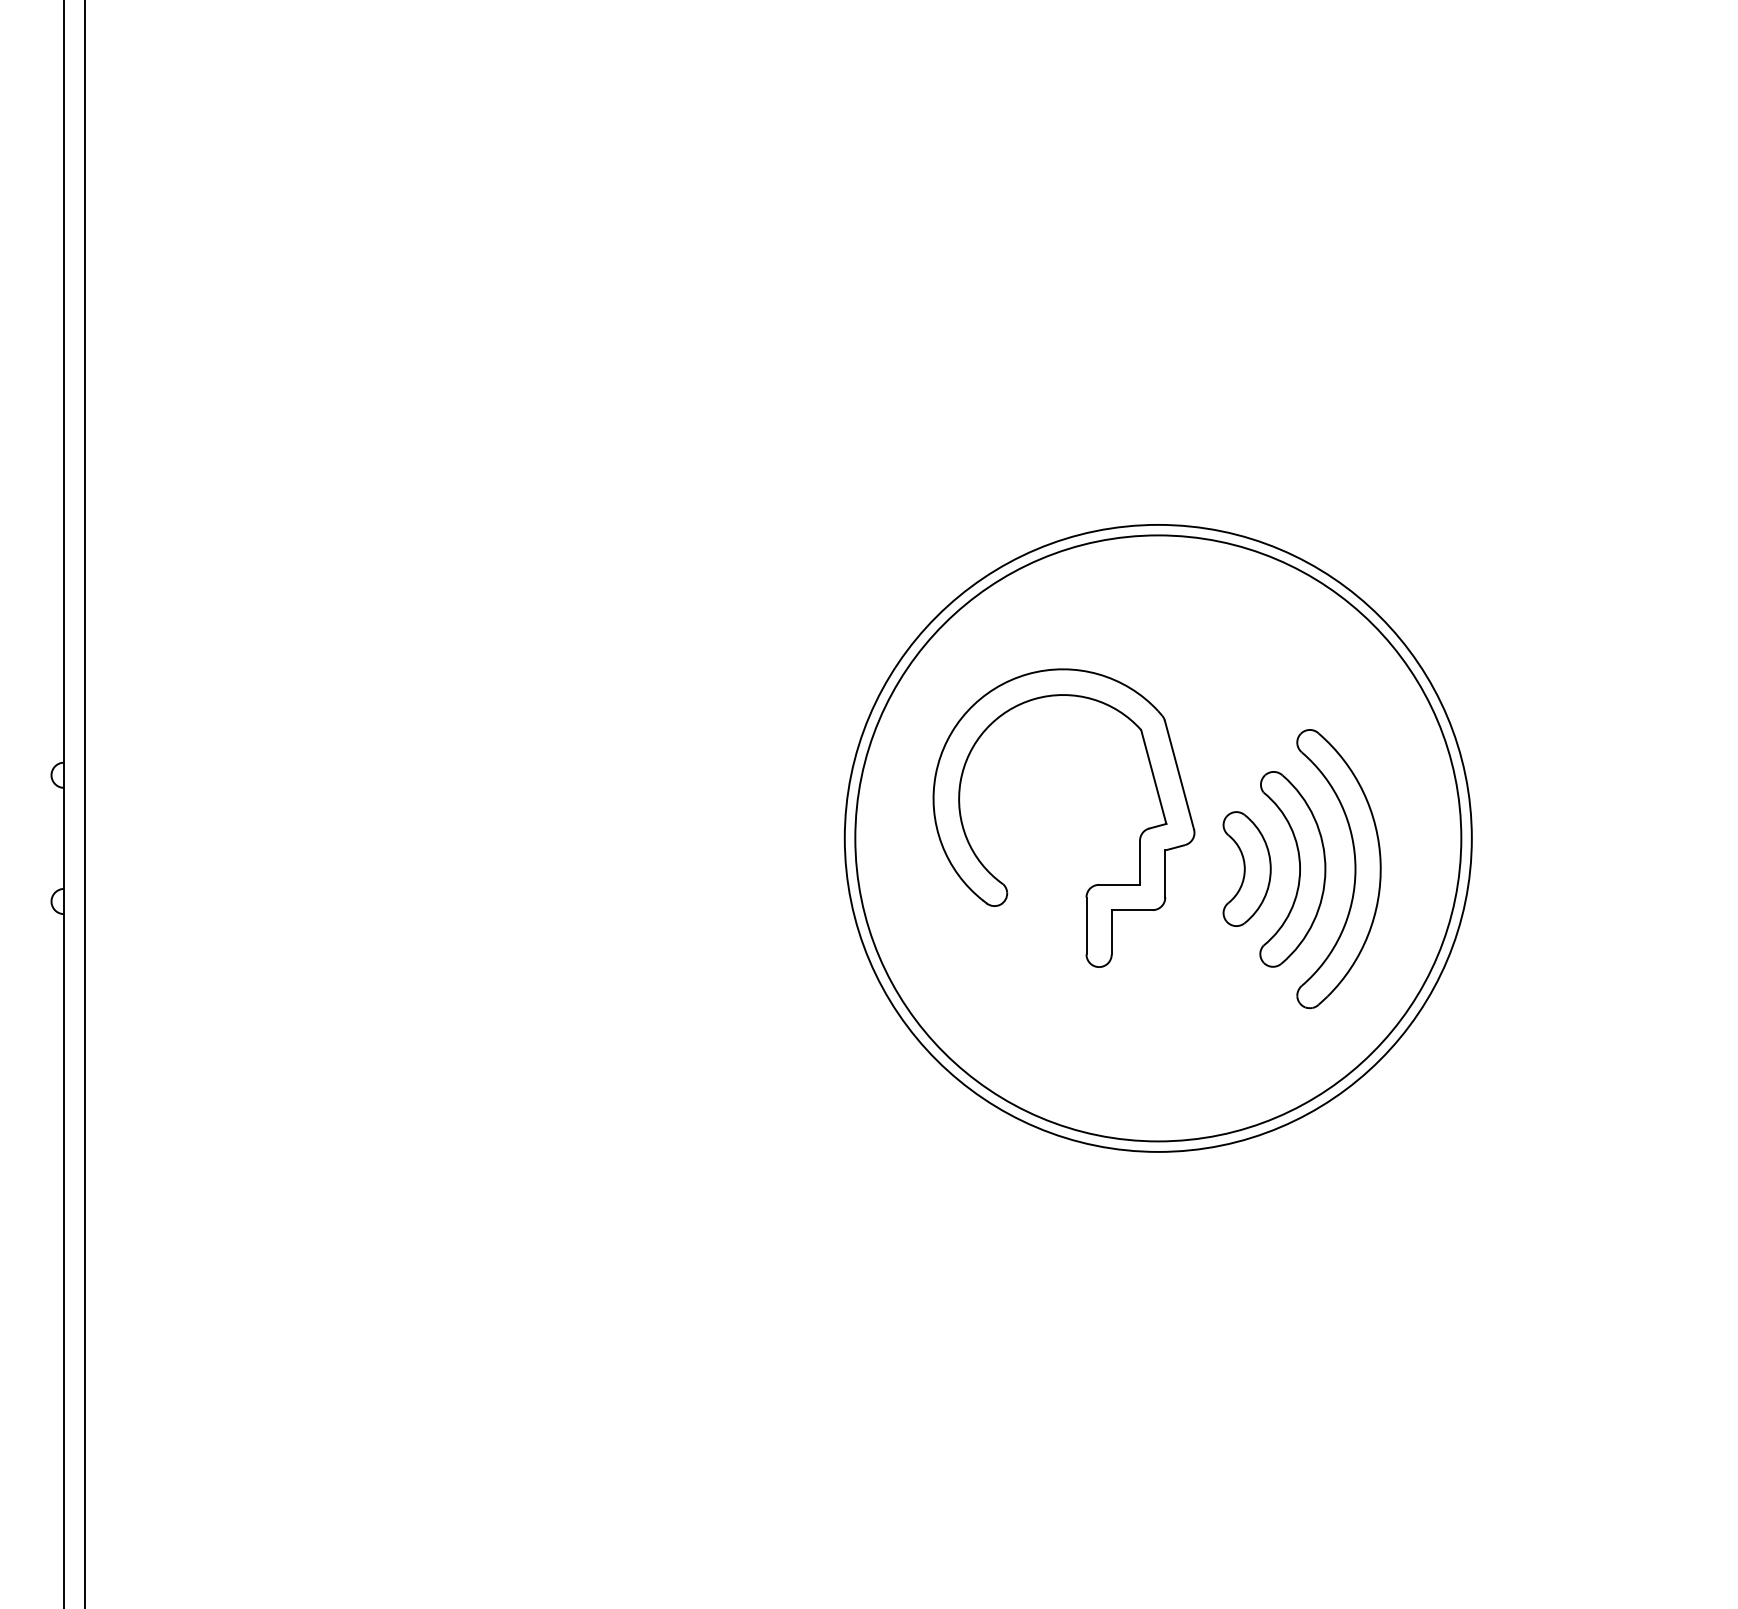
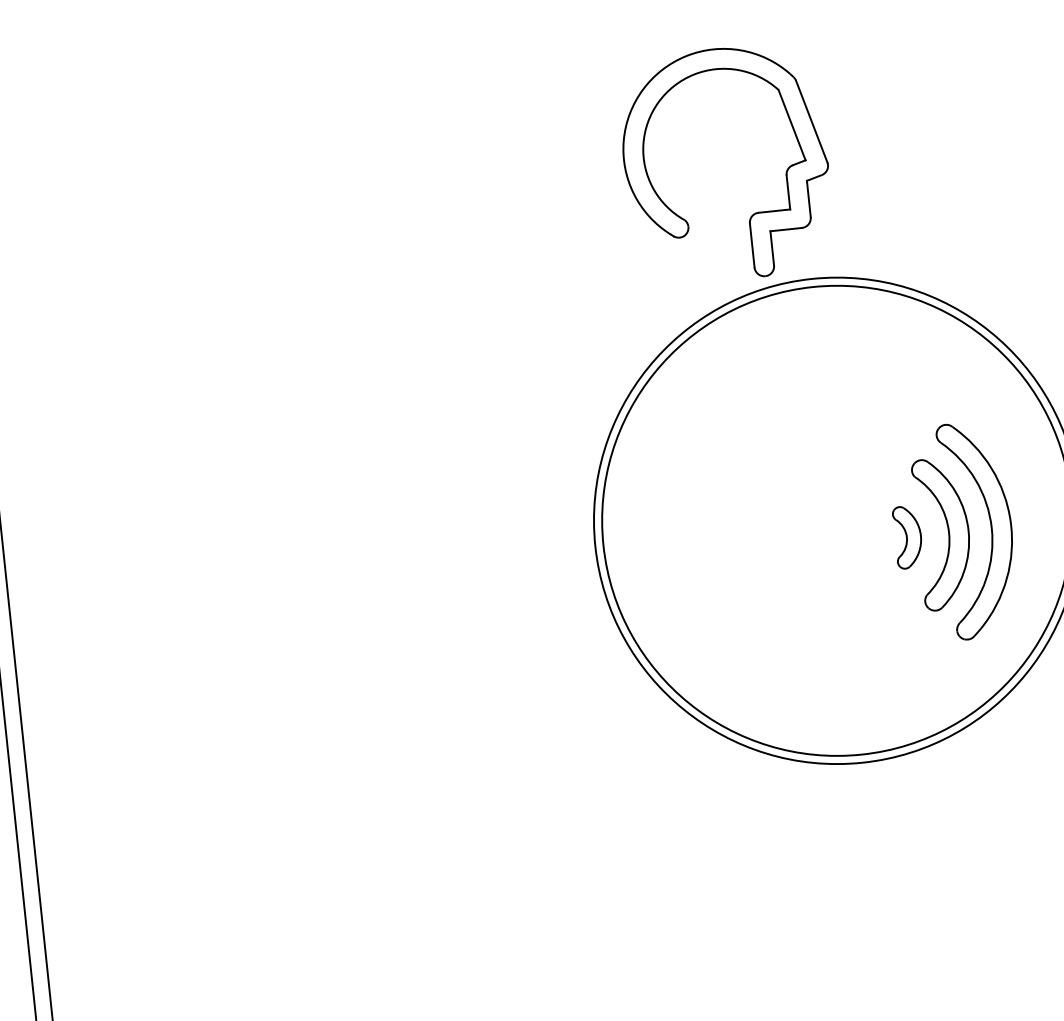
part: (1246, 868) -> (907, 536), size x0.7
part: (1094, 884) -> (755, 212), moved

